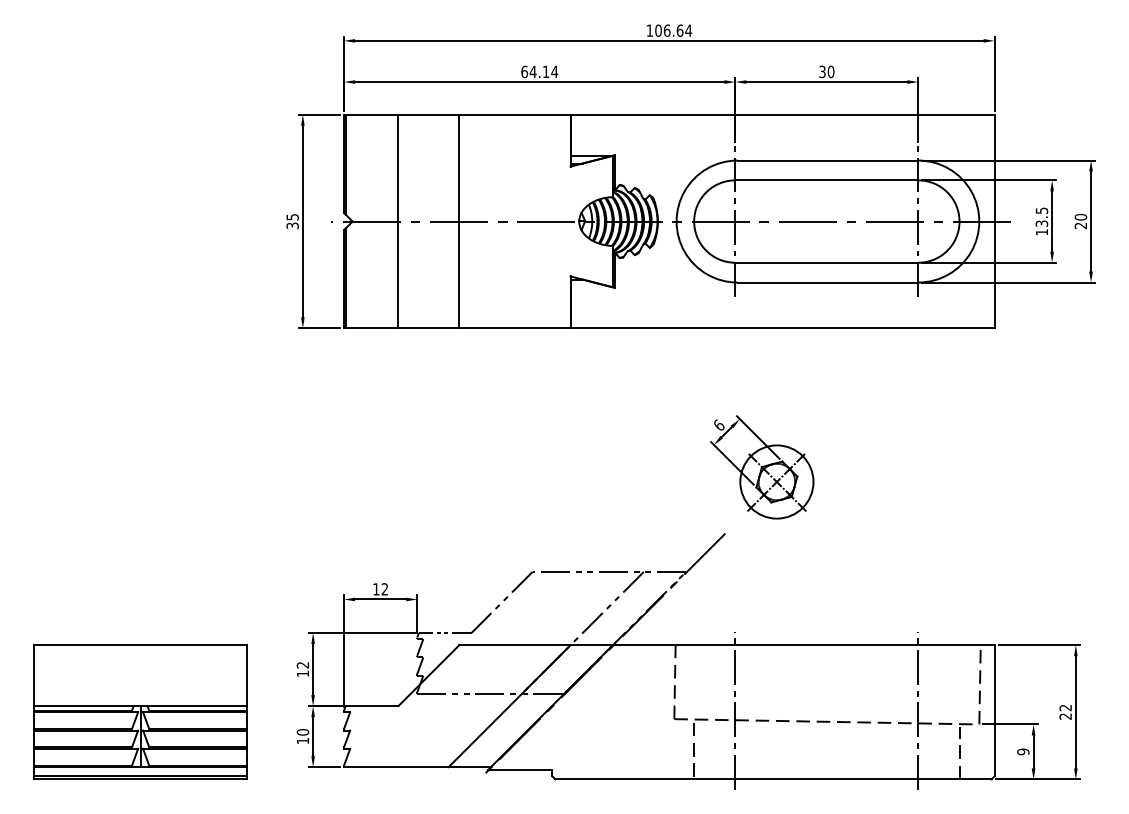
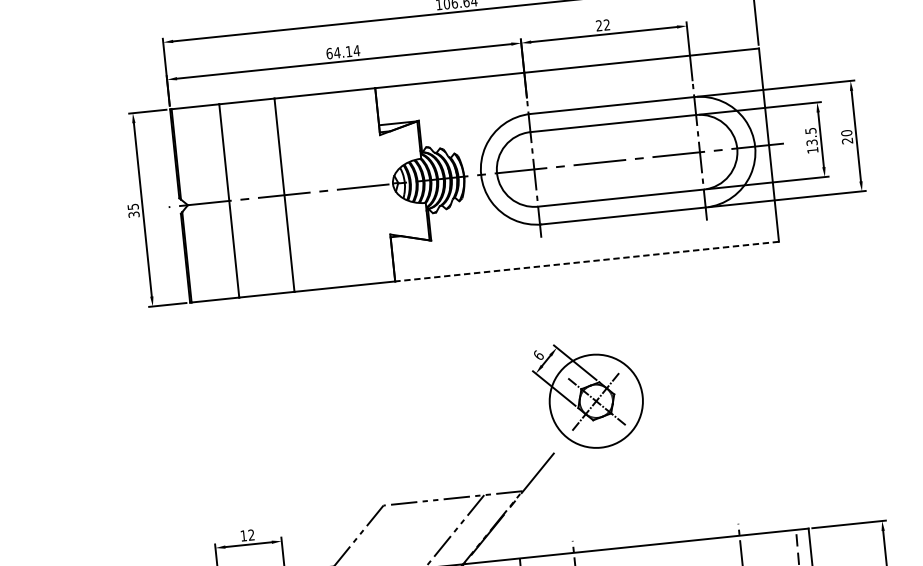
text: (826, 71) -> (602, 25), 30 -> 22
line: (782, 328) -> (587, 261), solid -> dashed
circle: (776, 481) -> (595, 400), size x1.4

